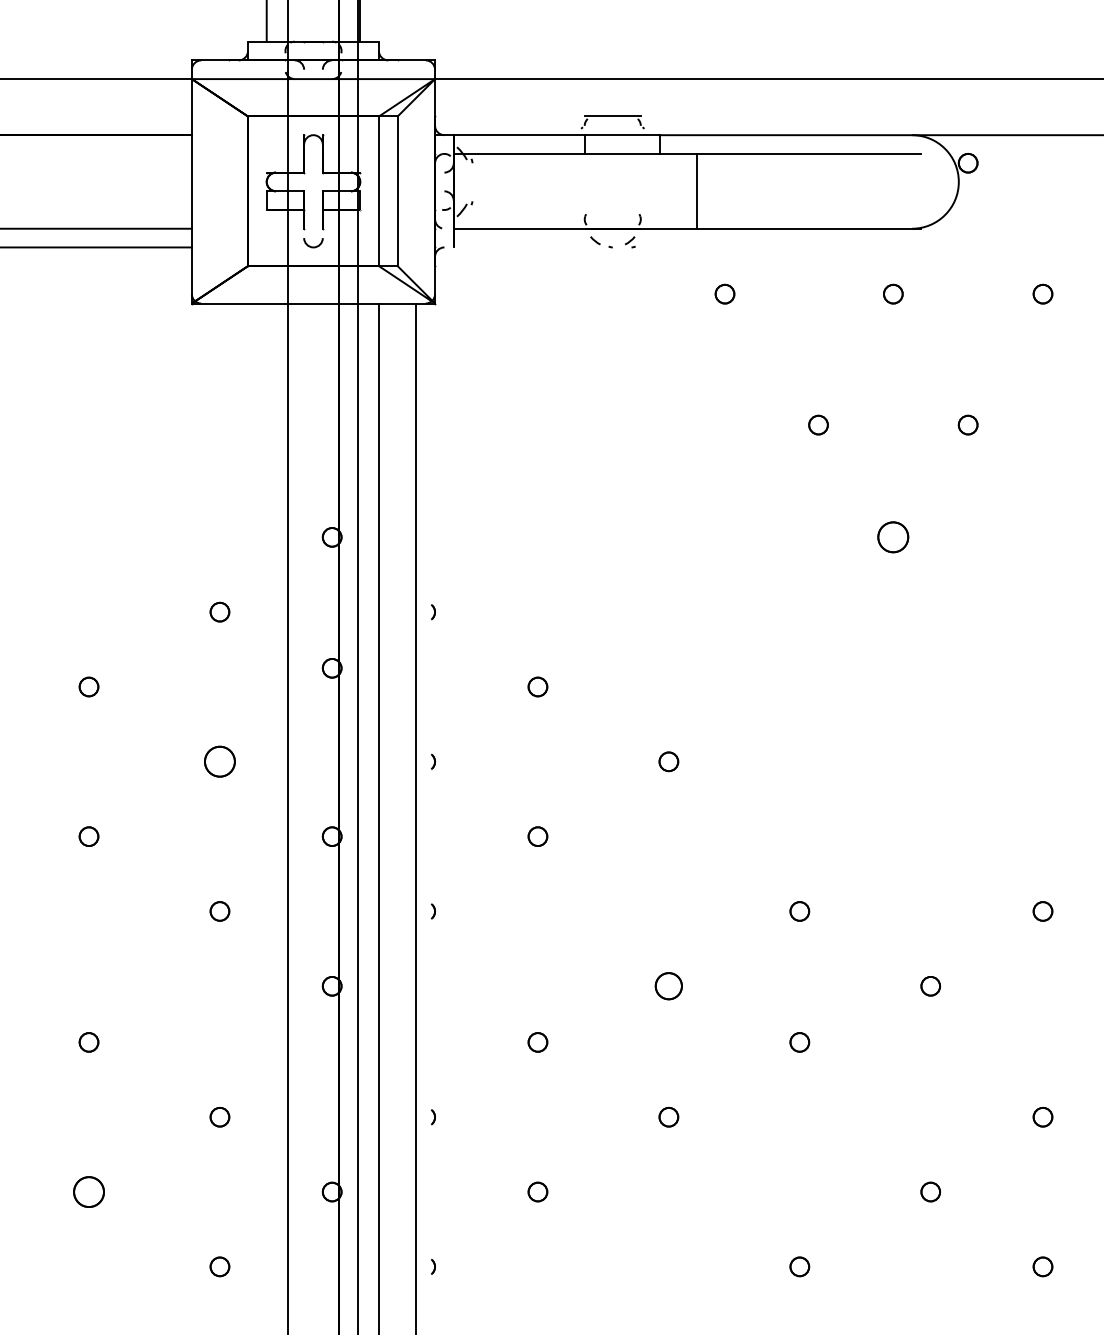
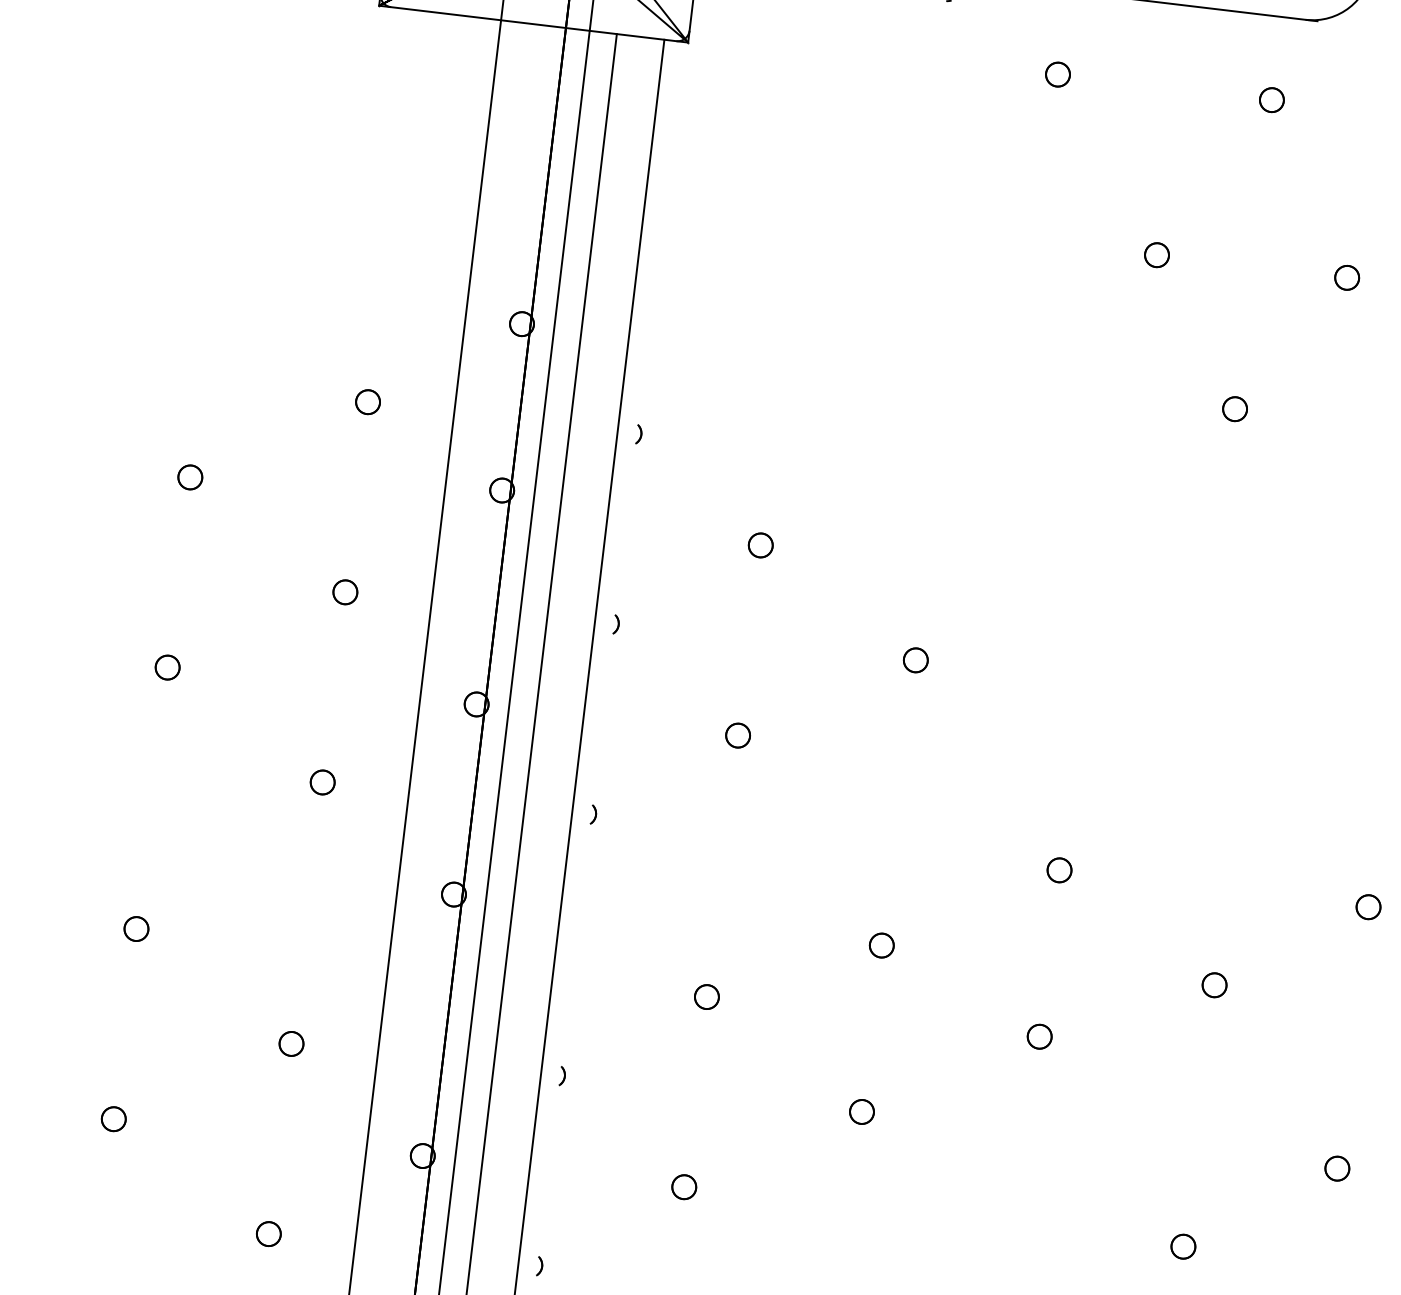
part: (893, 537) -> (1235, 409), size x0.62
part: (219, 761) -> (344, 591), size x0.62
part: (668, 986) -> (881, 945), size x0.71
part: (88, 1191) -> (113, 1118), size x0.62

